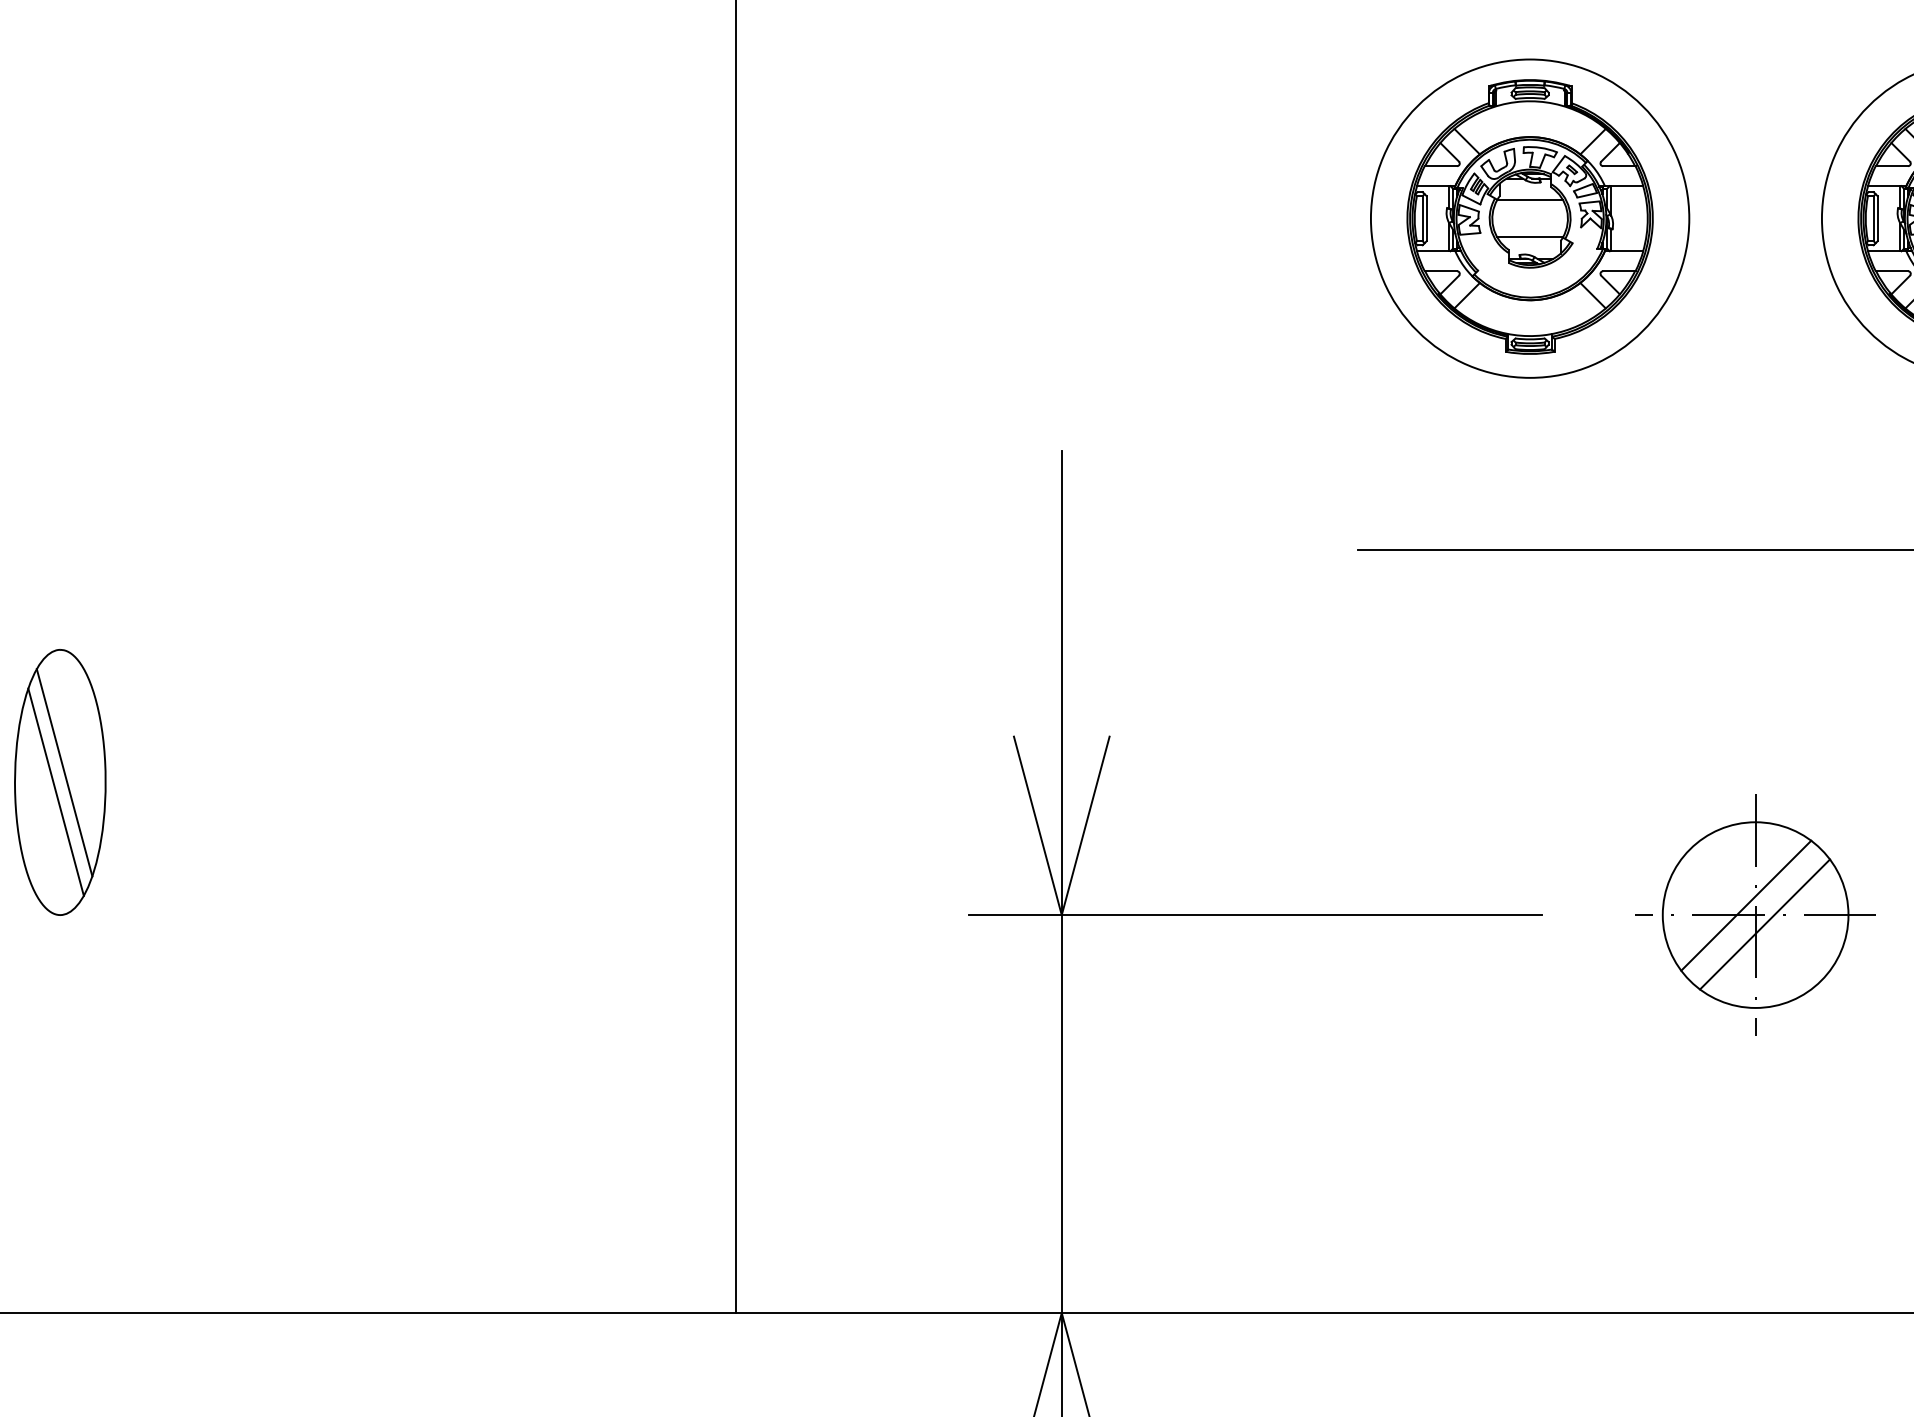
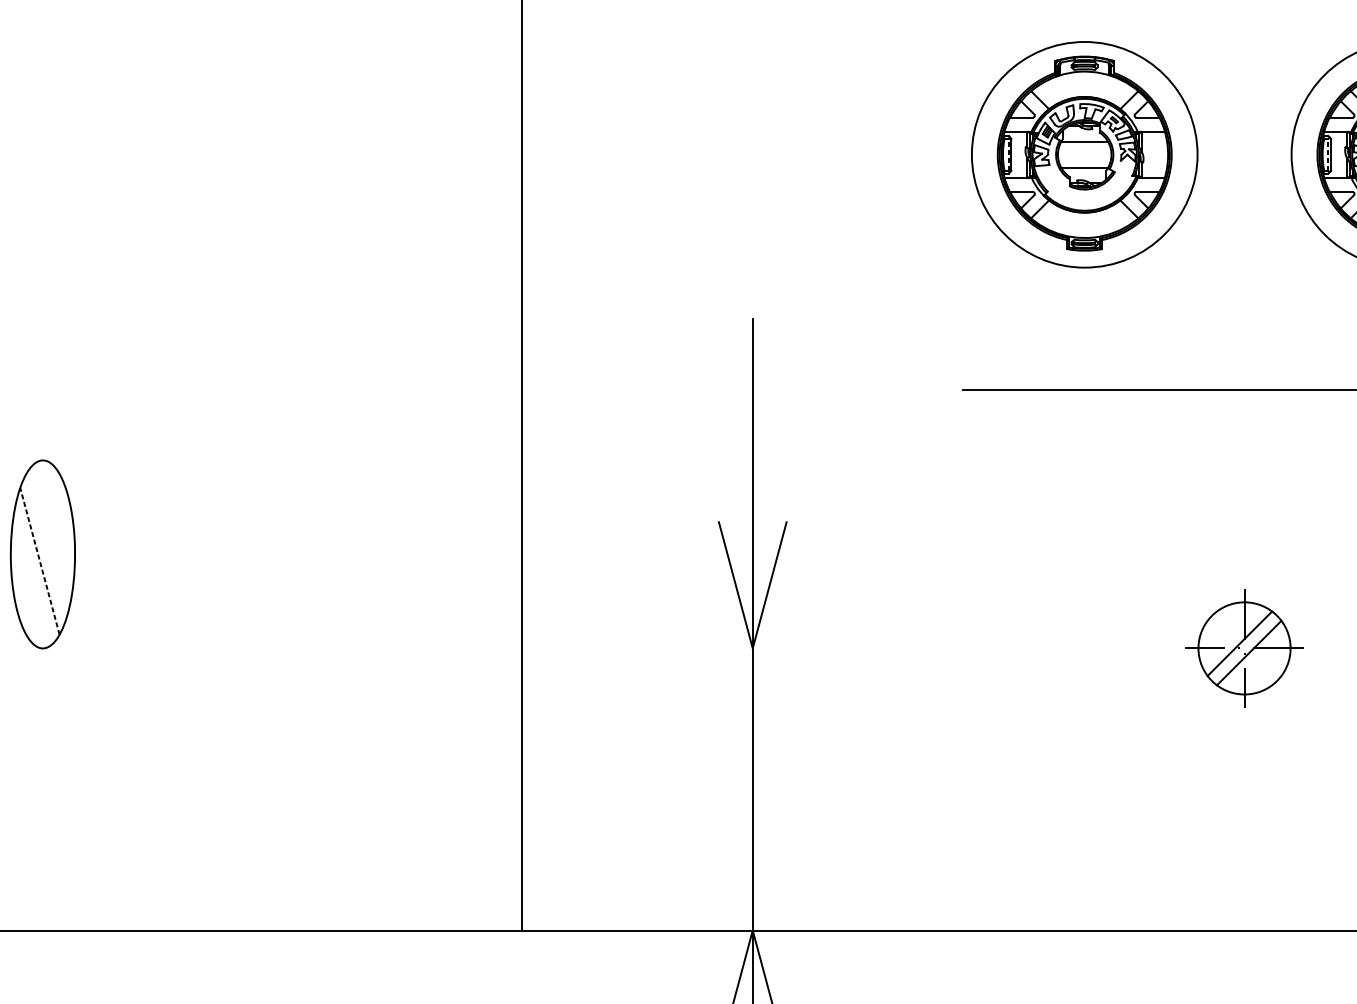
line: (1422, 218) -> (1008, 154), solid -> dashed
line: (1873, 218) -> (1328, 154), solid -> dashed
line: (64, 772) -> (45, 547), removed
line: (55, 791) -> (39, 560), solid -> dashed
part: (1755, 914) -> (1244, 648), size x0.7
line: (1255, 915) -> (890, 648), removed

